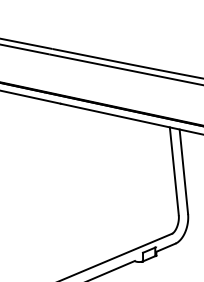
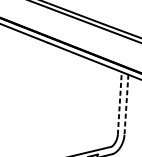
line: (174, 170) -> (120, 102), solid -> dashed
line: (183, 171) -> (126, 104), solid -> dashed

